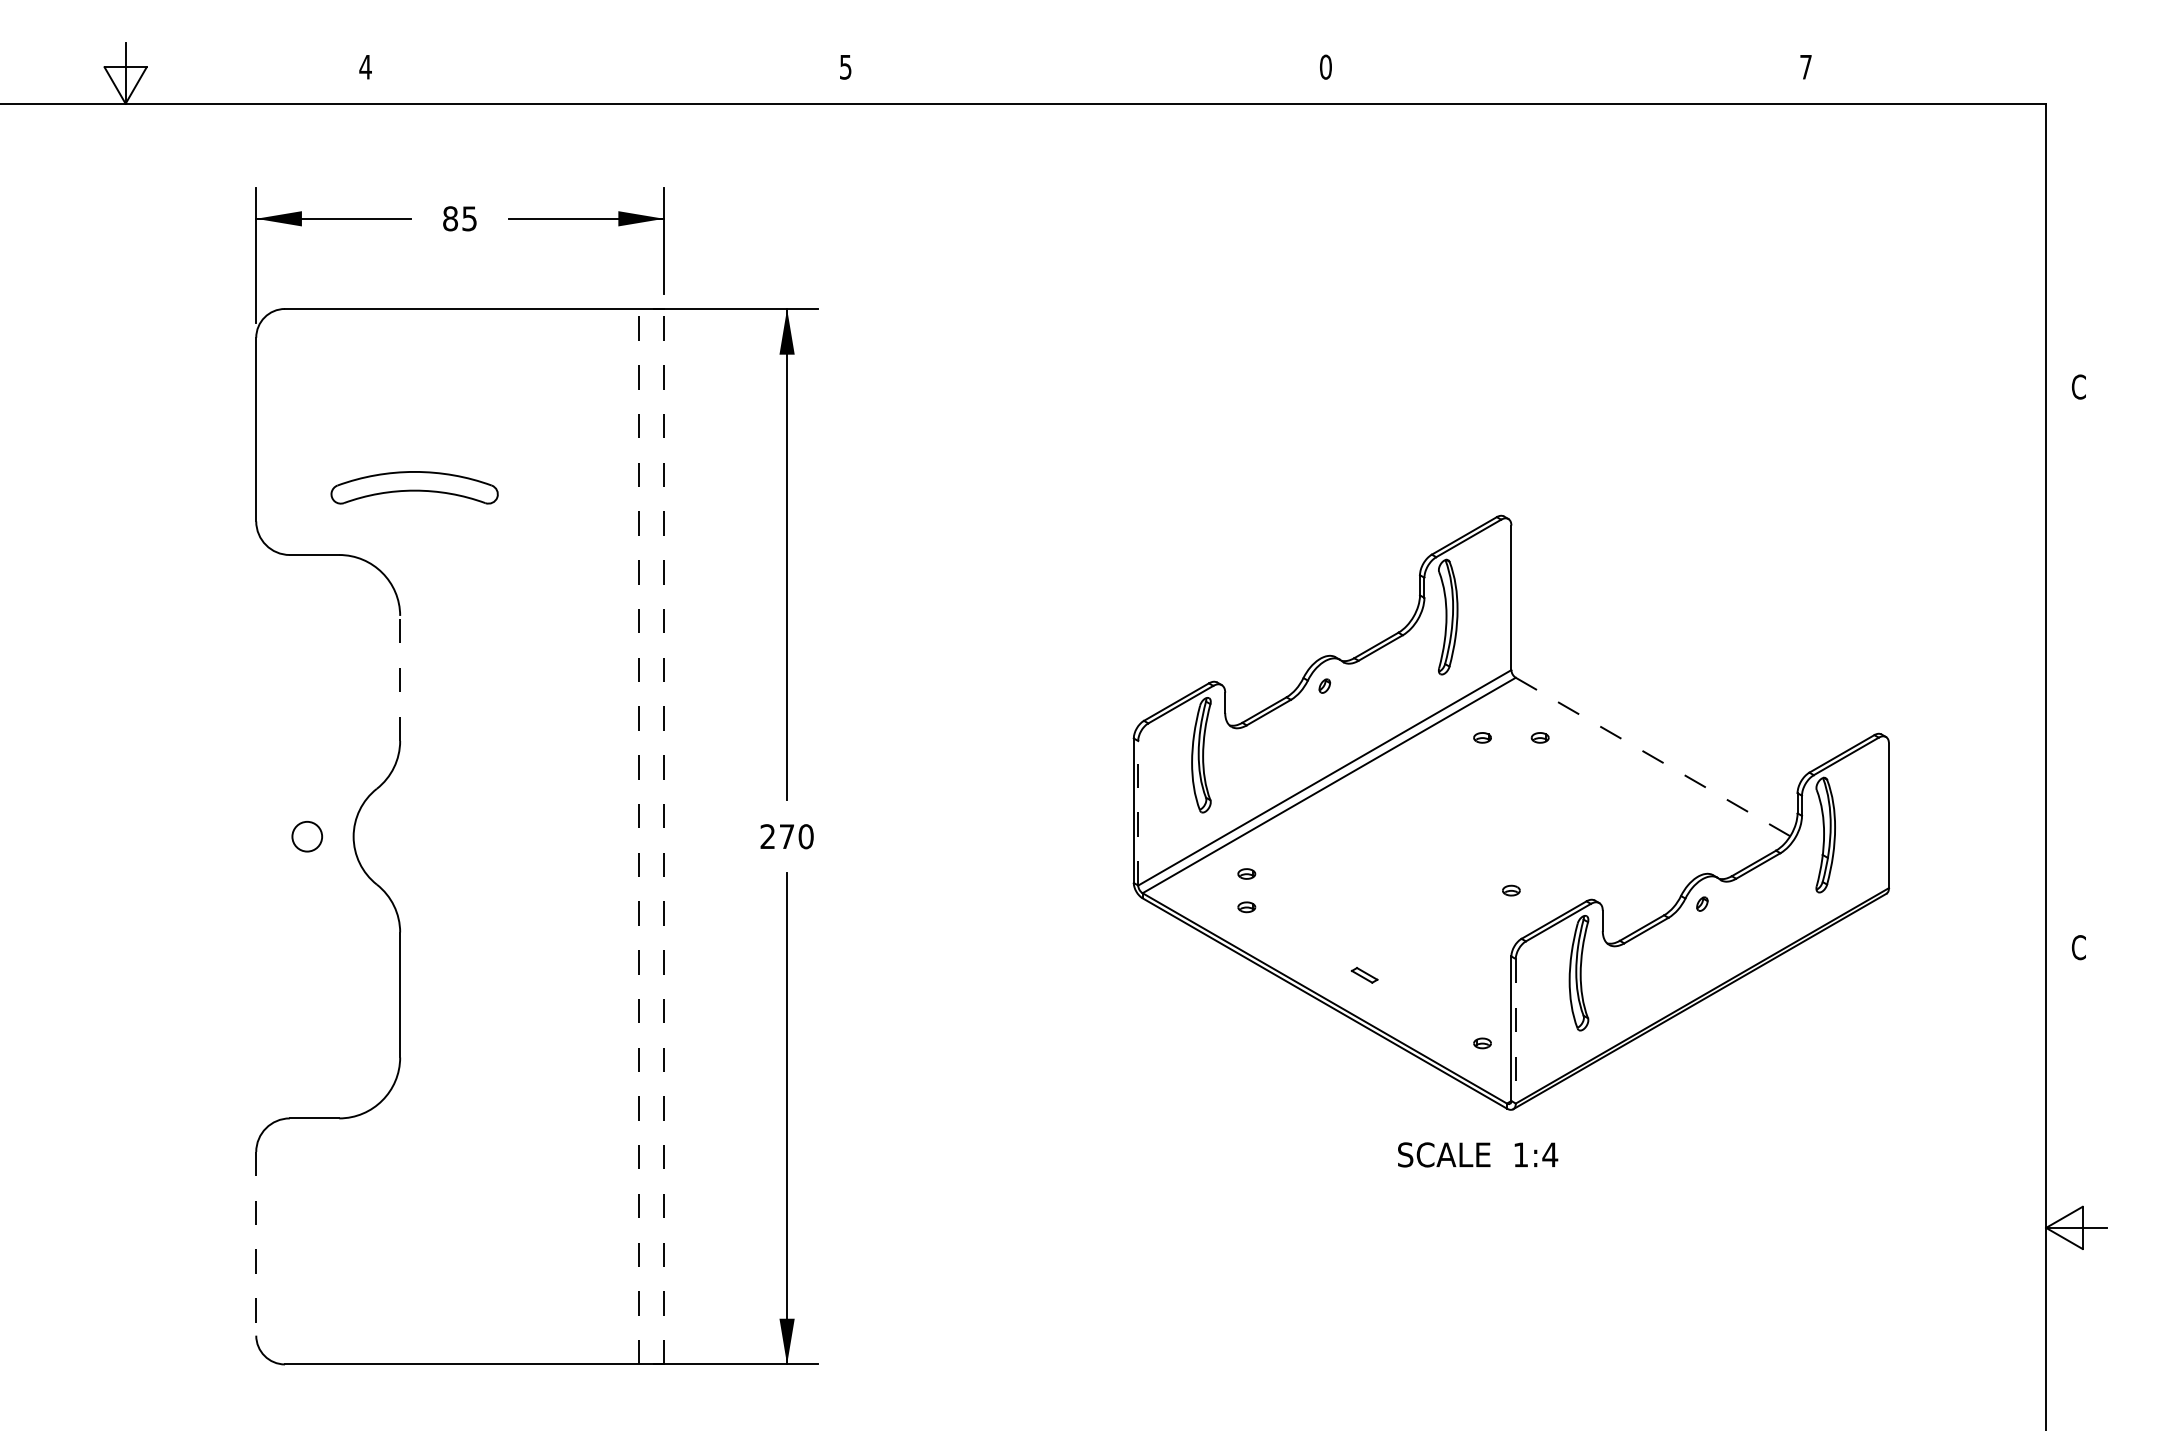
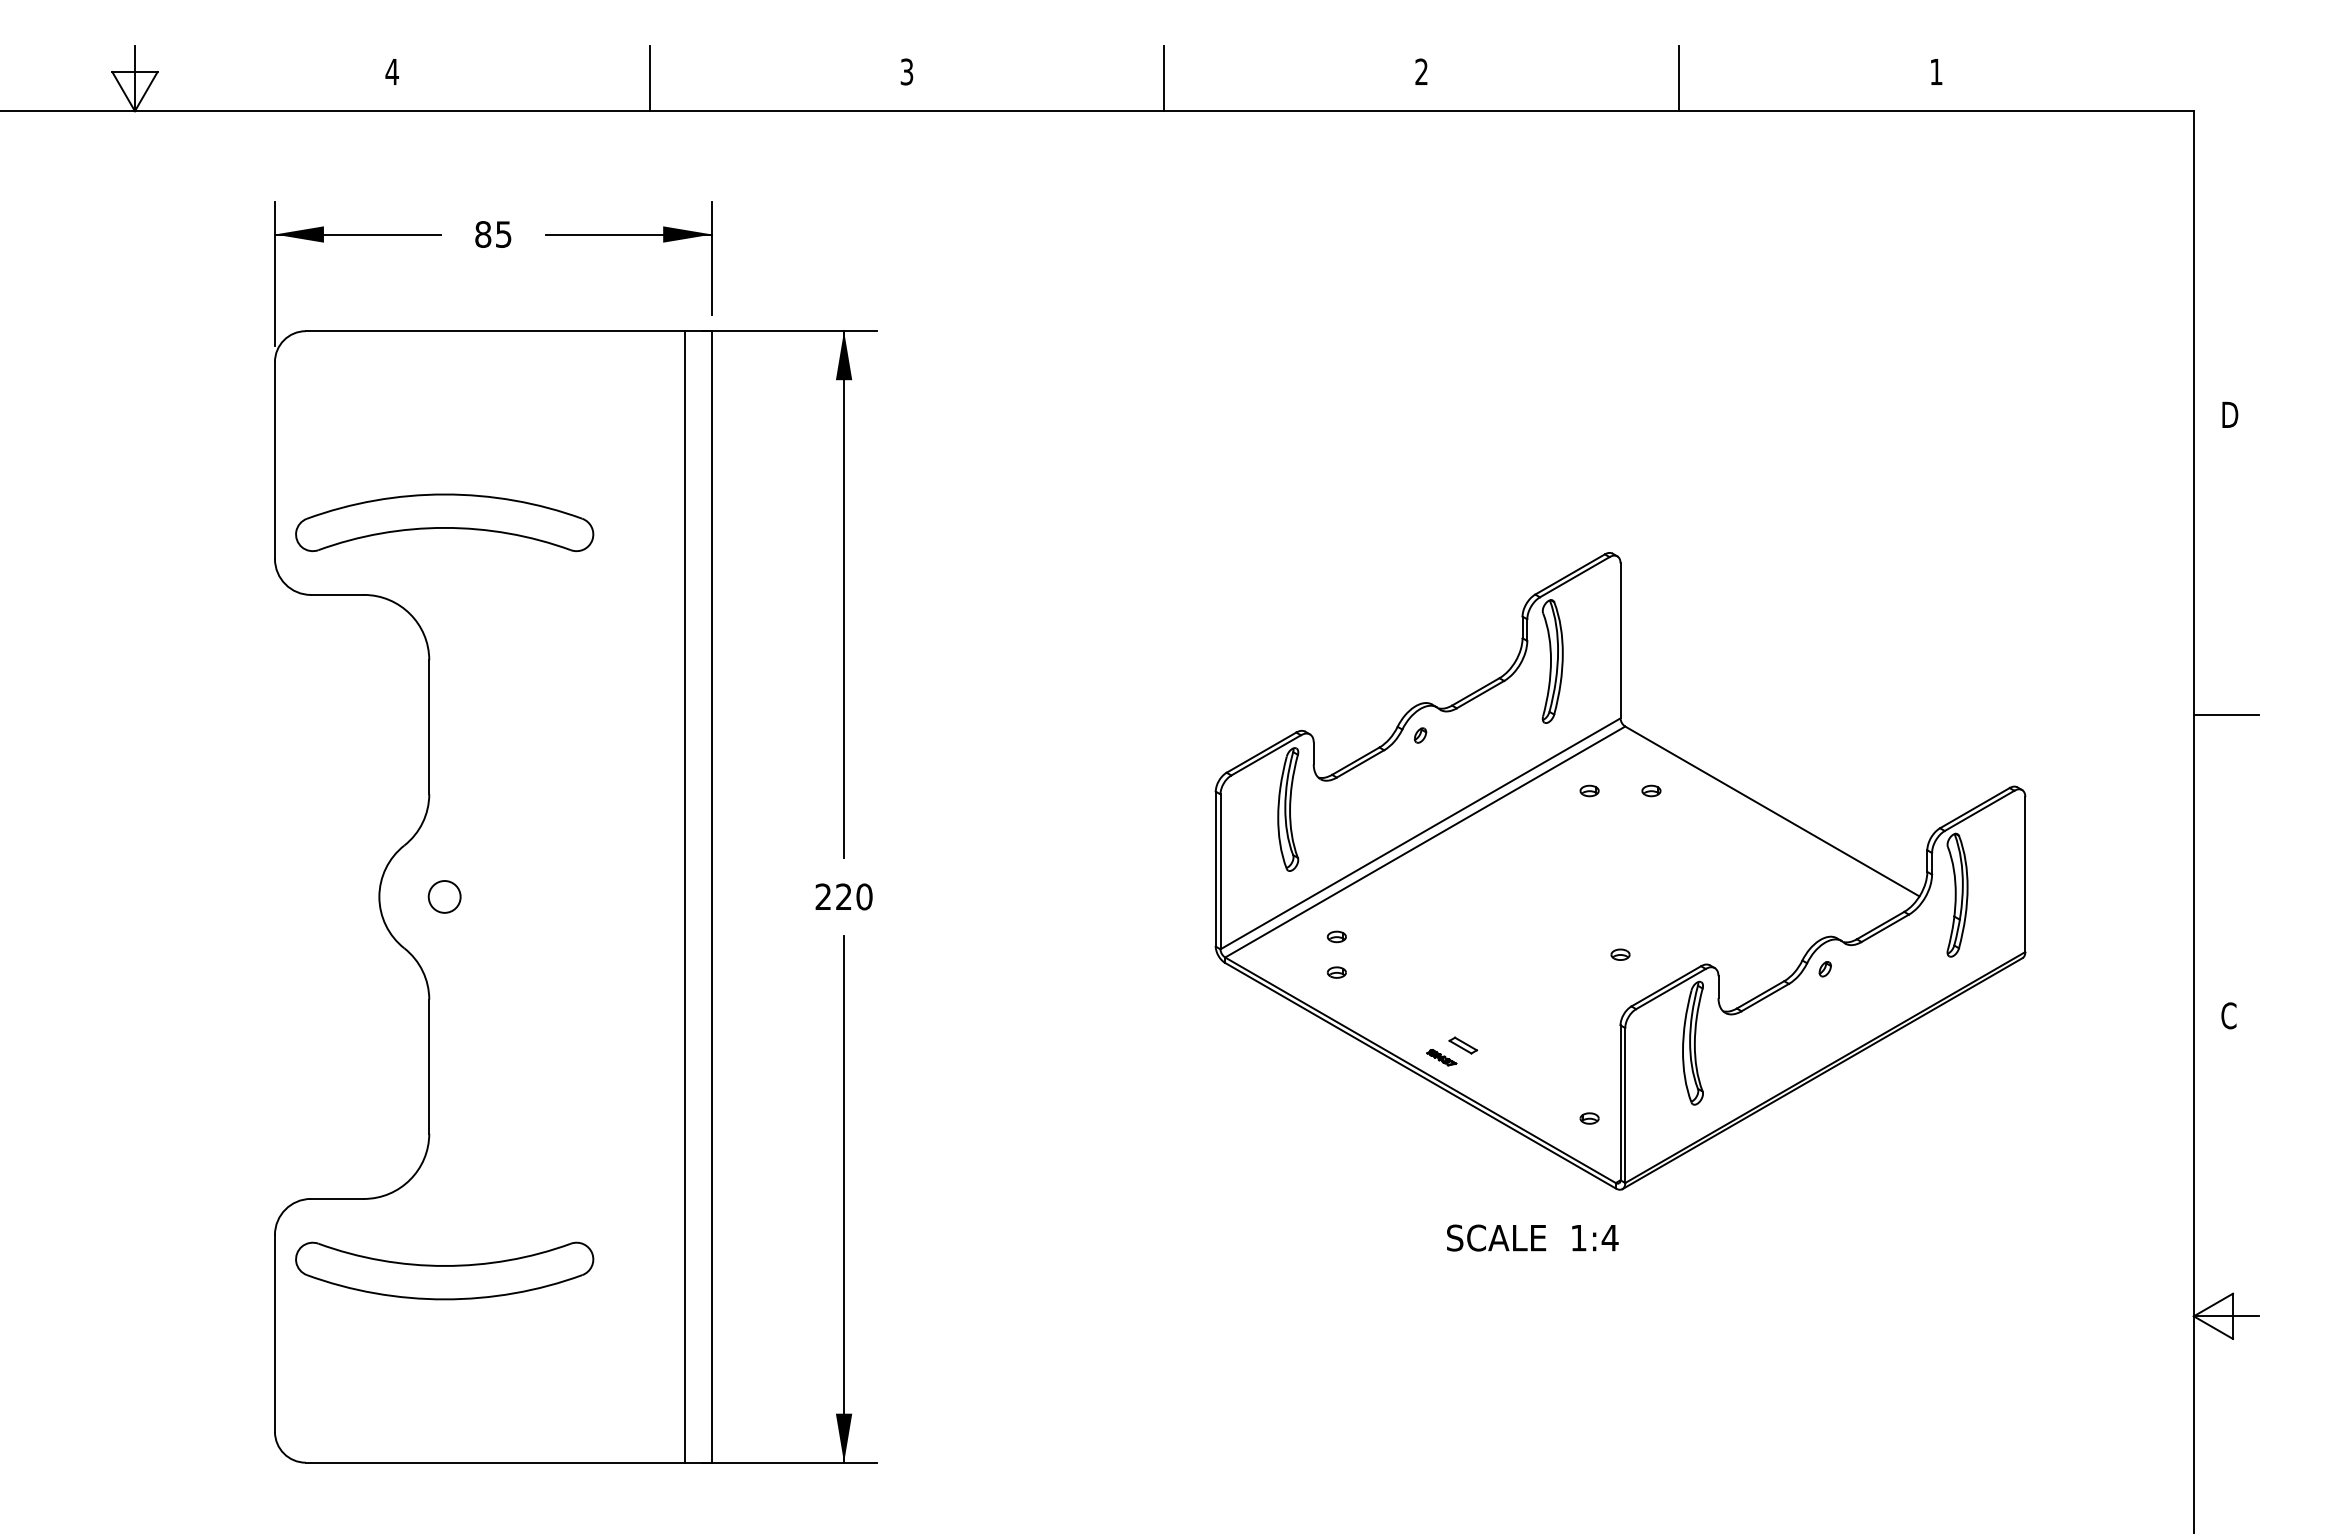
text: (846, 66) -> (907, 71), 5 -> 3
text: (1325, 66) -> (1421, 71), 0 -> 2
text: (1806, 66) -> (1936, 71), 7 -> 1
line: (605, 73) -> (649, 78), added
line: (1086, 73) -> (1164, 78), added
line: (1566, 73) -> (1679, 78), added
text: (2079, 386) -> (2229, 414), C -> D
part: (414, 487) -> (444, 522), size x1.67
line: (2076, 667) -> (2226, 715), added
line: (400, 678) -> (429, 727), dashed -> solid
line: (1653, 757) -> (1772, 811), dashed -> solid
line: (1138, 812) -> (1220, 871), dashed -> solid
circle: (307, 836) -> (444, 896), moved
line: (639, 836) -> (685, 896), dashed -> solid
line: (664, 836) -> (712, 896), dashed -> solid
text: (786, 836) -> (843, 896), 270 -> 220
part: (1344, 986) -> (1441, 1057), added
line: (1516, 1032) -> (1625, 1106), dashed -> solid
text: (1477, 1154) -> (1532, 1237), moved
part: (414, 1185) -> (444, 1270), added
line: (255, 1243) -> (274, 1333), dashed -> solid

